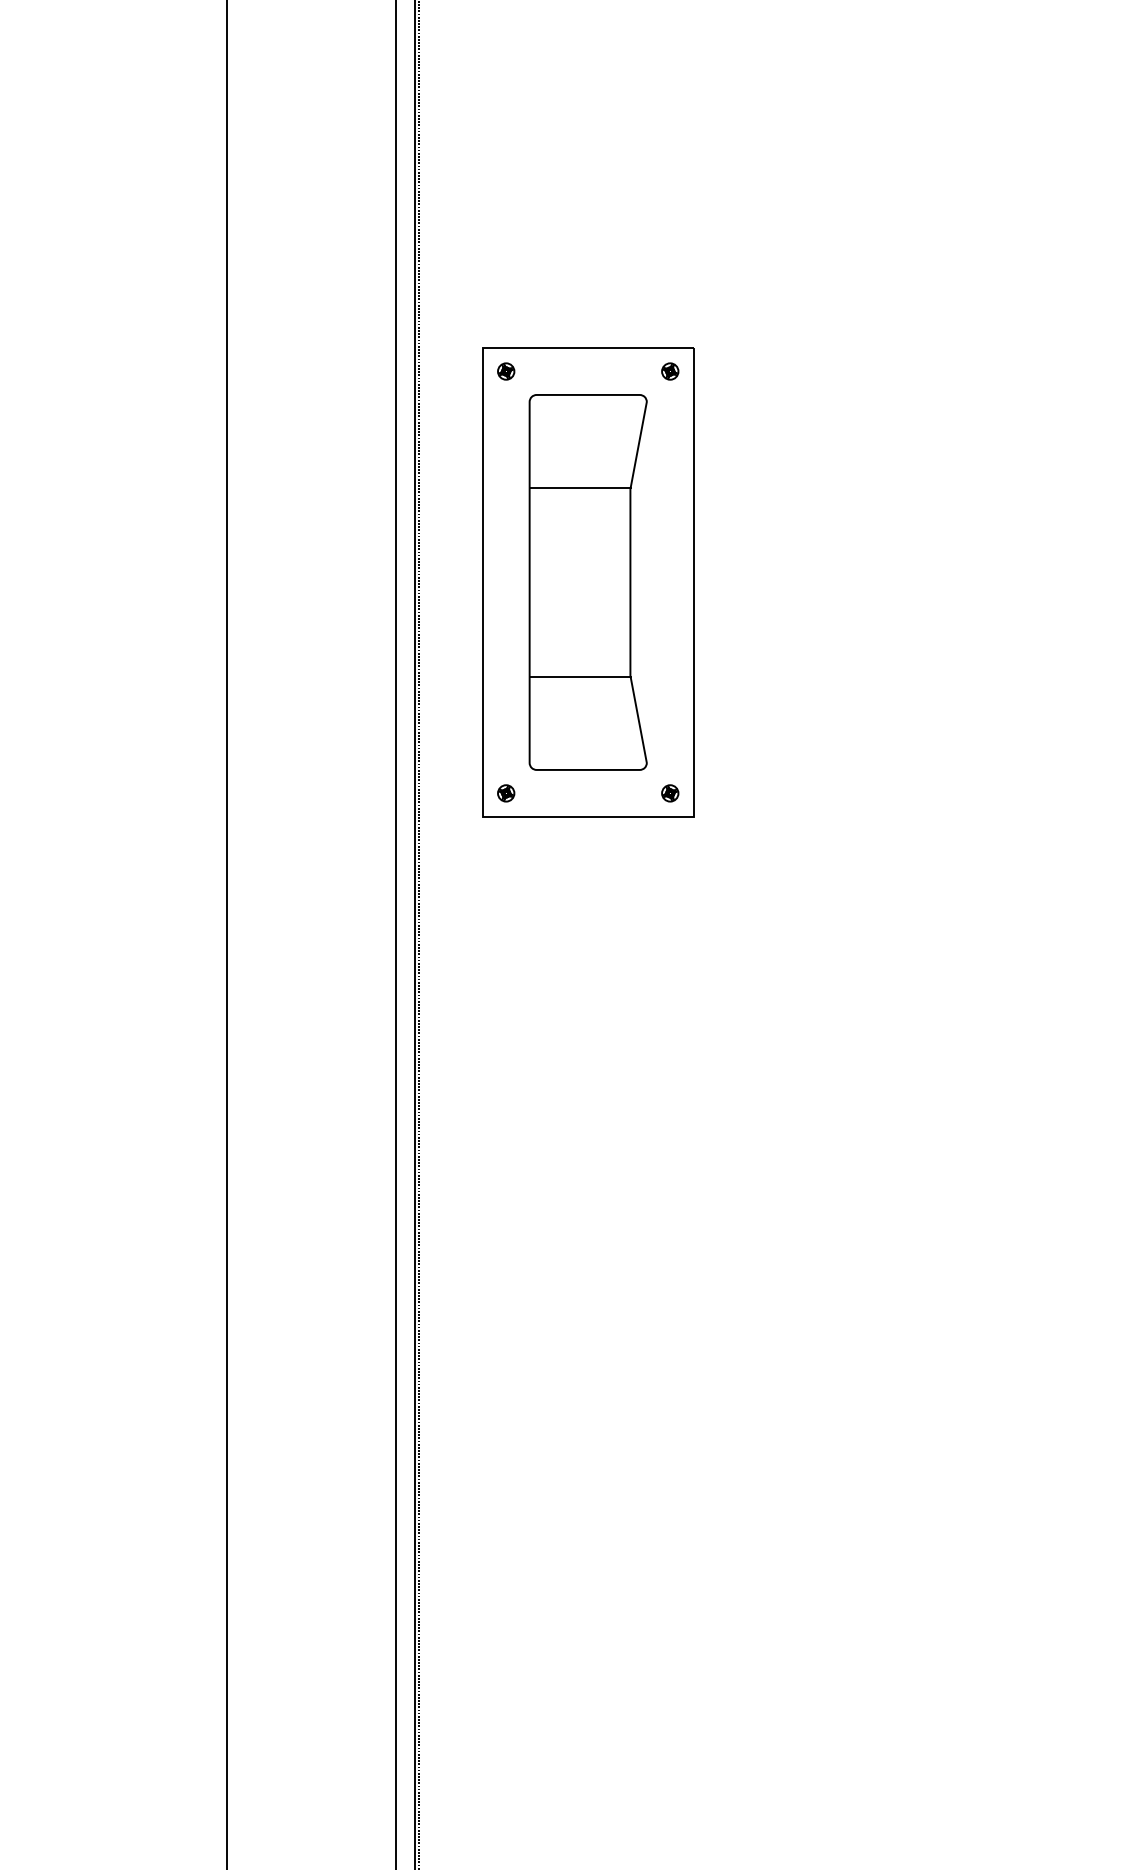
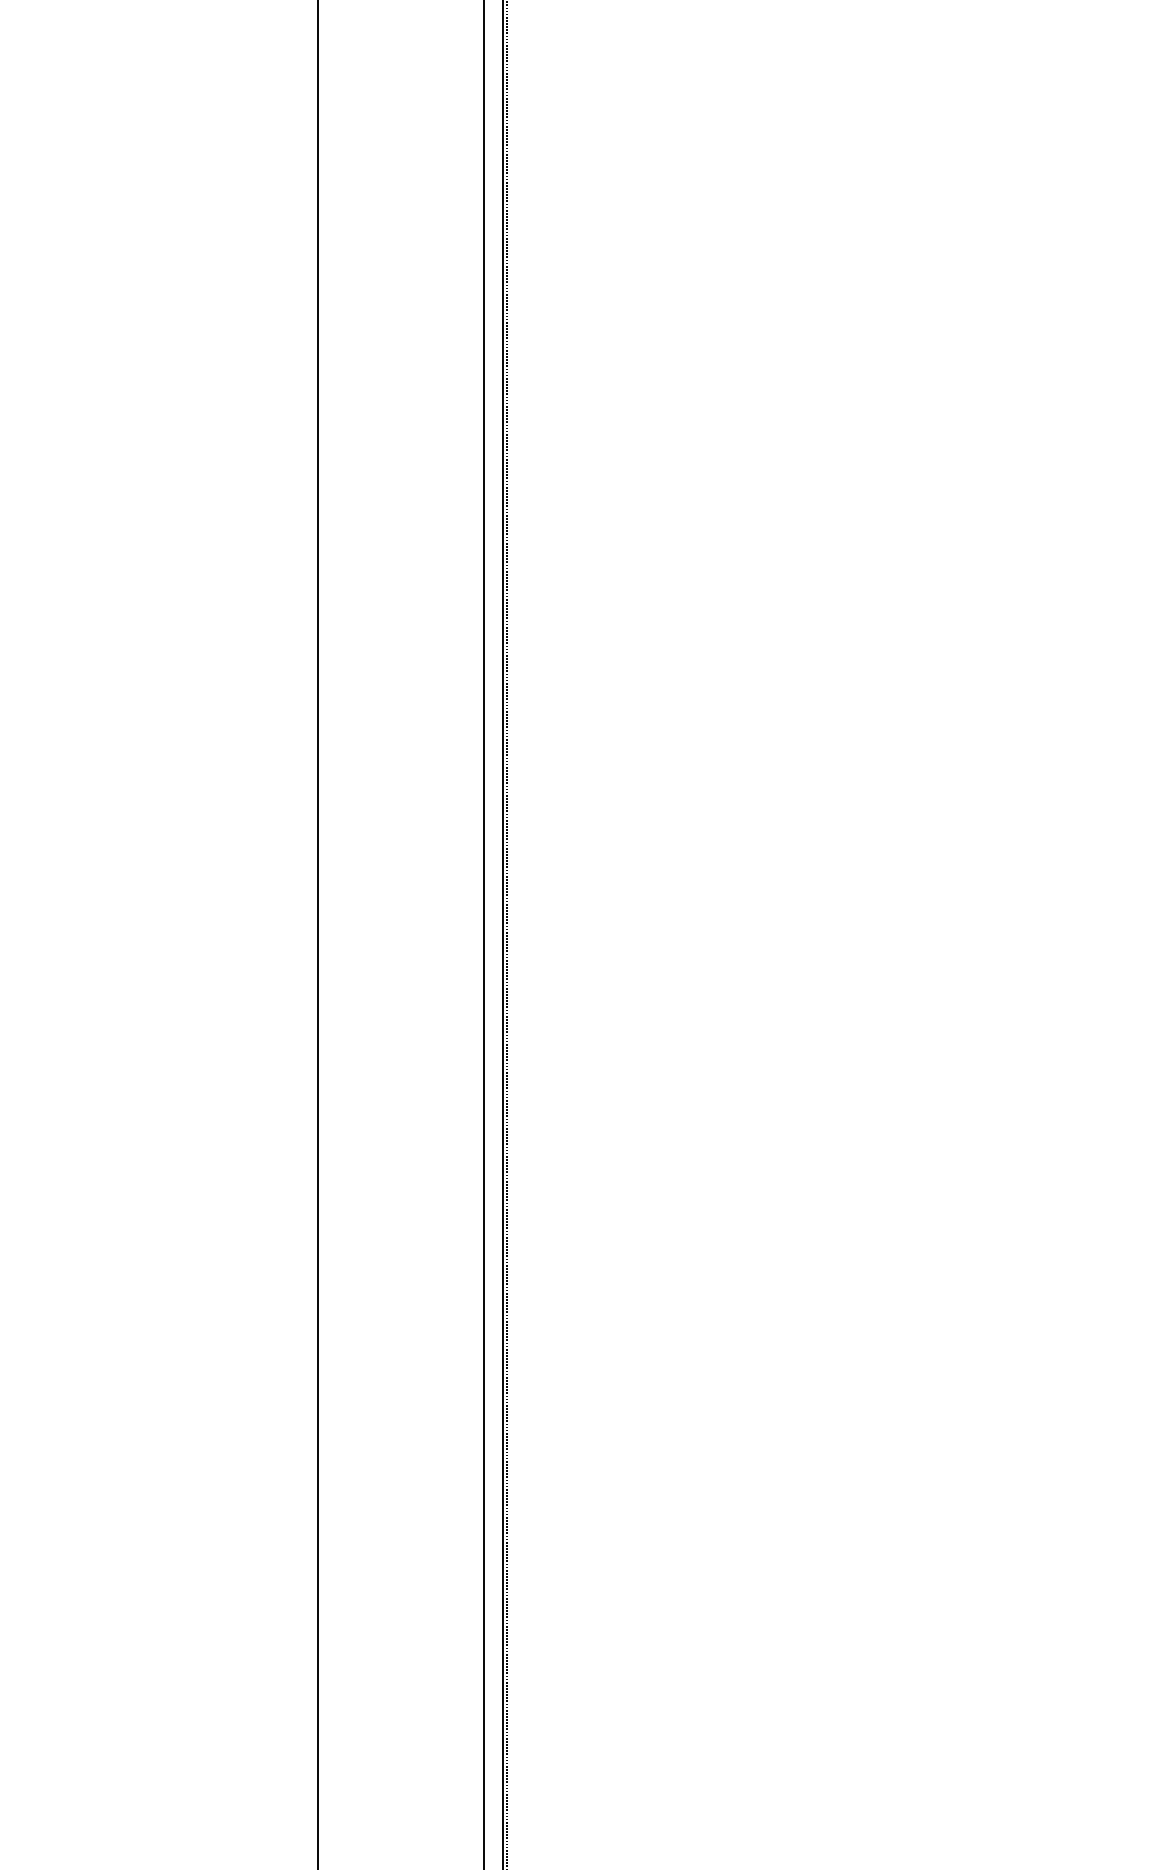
part: (588, 582) -> (673, 423), removed

